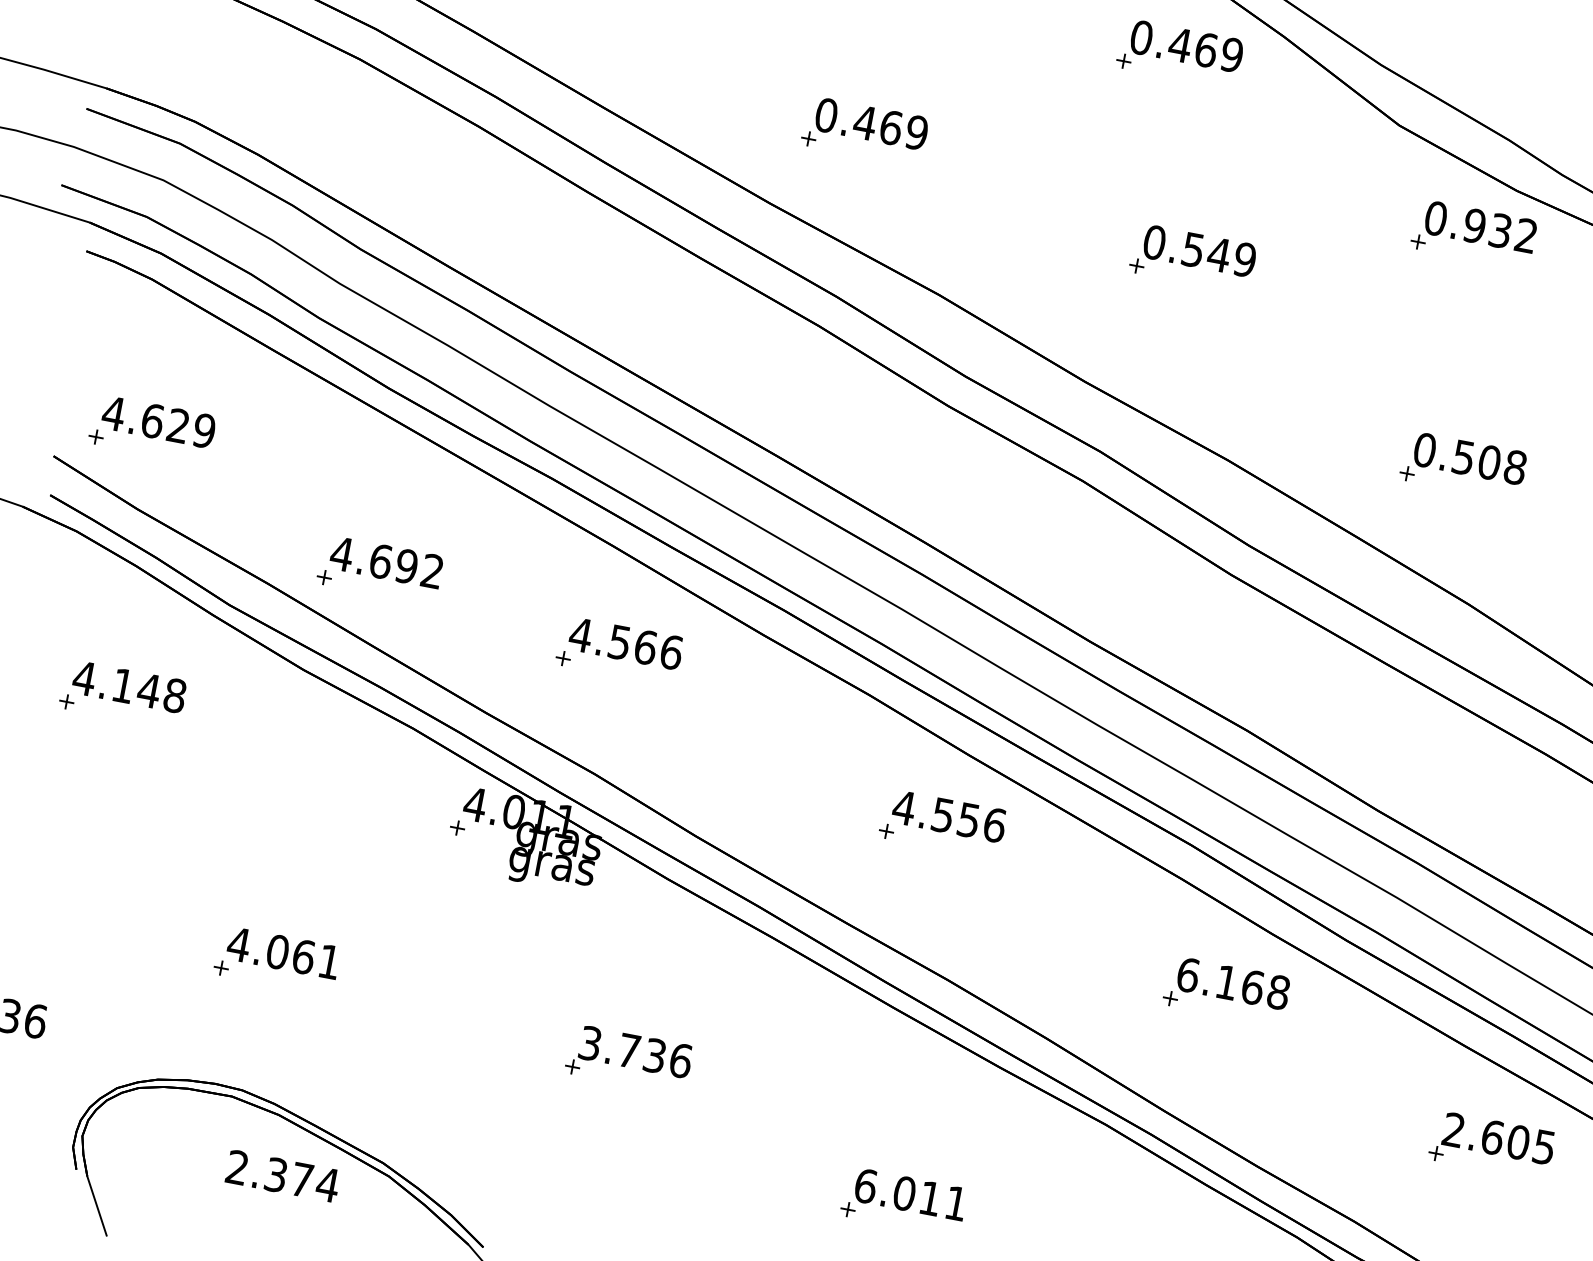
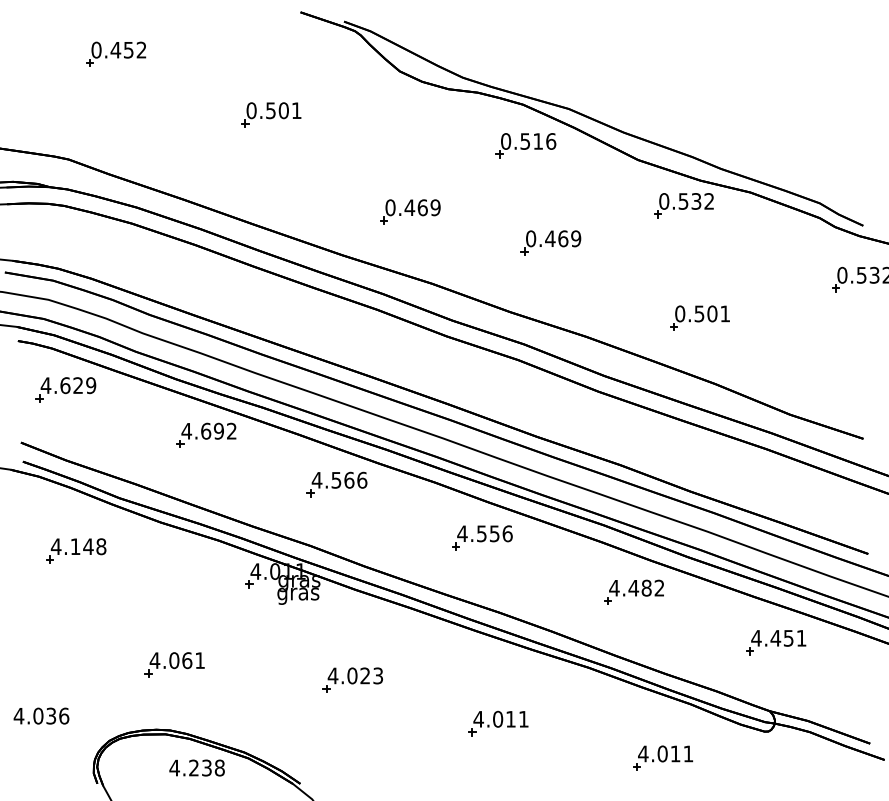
text: (1206, 50) -> (538, 141), 0.469 -> 0.516
part: (865, 130) -> (410, 211), moved
text: (1474, 226) -> (683, 201), 0.932 -> 0.532
text: (1205, 251) -> (556, 238), 0.549 -> 0.469
part: (151, 428) -> (65, 389), moved
text: (1515, 466) -> (725, 313), 0.508 -> 0.501
part: (380, 568) -> (206, 434), moved
part: (618, 650) -> (336, 484), moved
text: (1232, 982) -> (636, 587), 6.168 -> 4.482
text: (635, 1051) -> (355, 675), 3.736 -> 4.023
text: (1498, 1136) -> (778, 637), 2.605 -> 4.451
text: (283, 1175) -> (197, 767), 2.374 -> 4.238
text: (865, 1184) -> (478, 718), 6.011 -> 4.011

